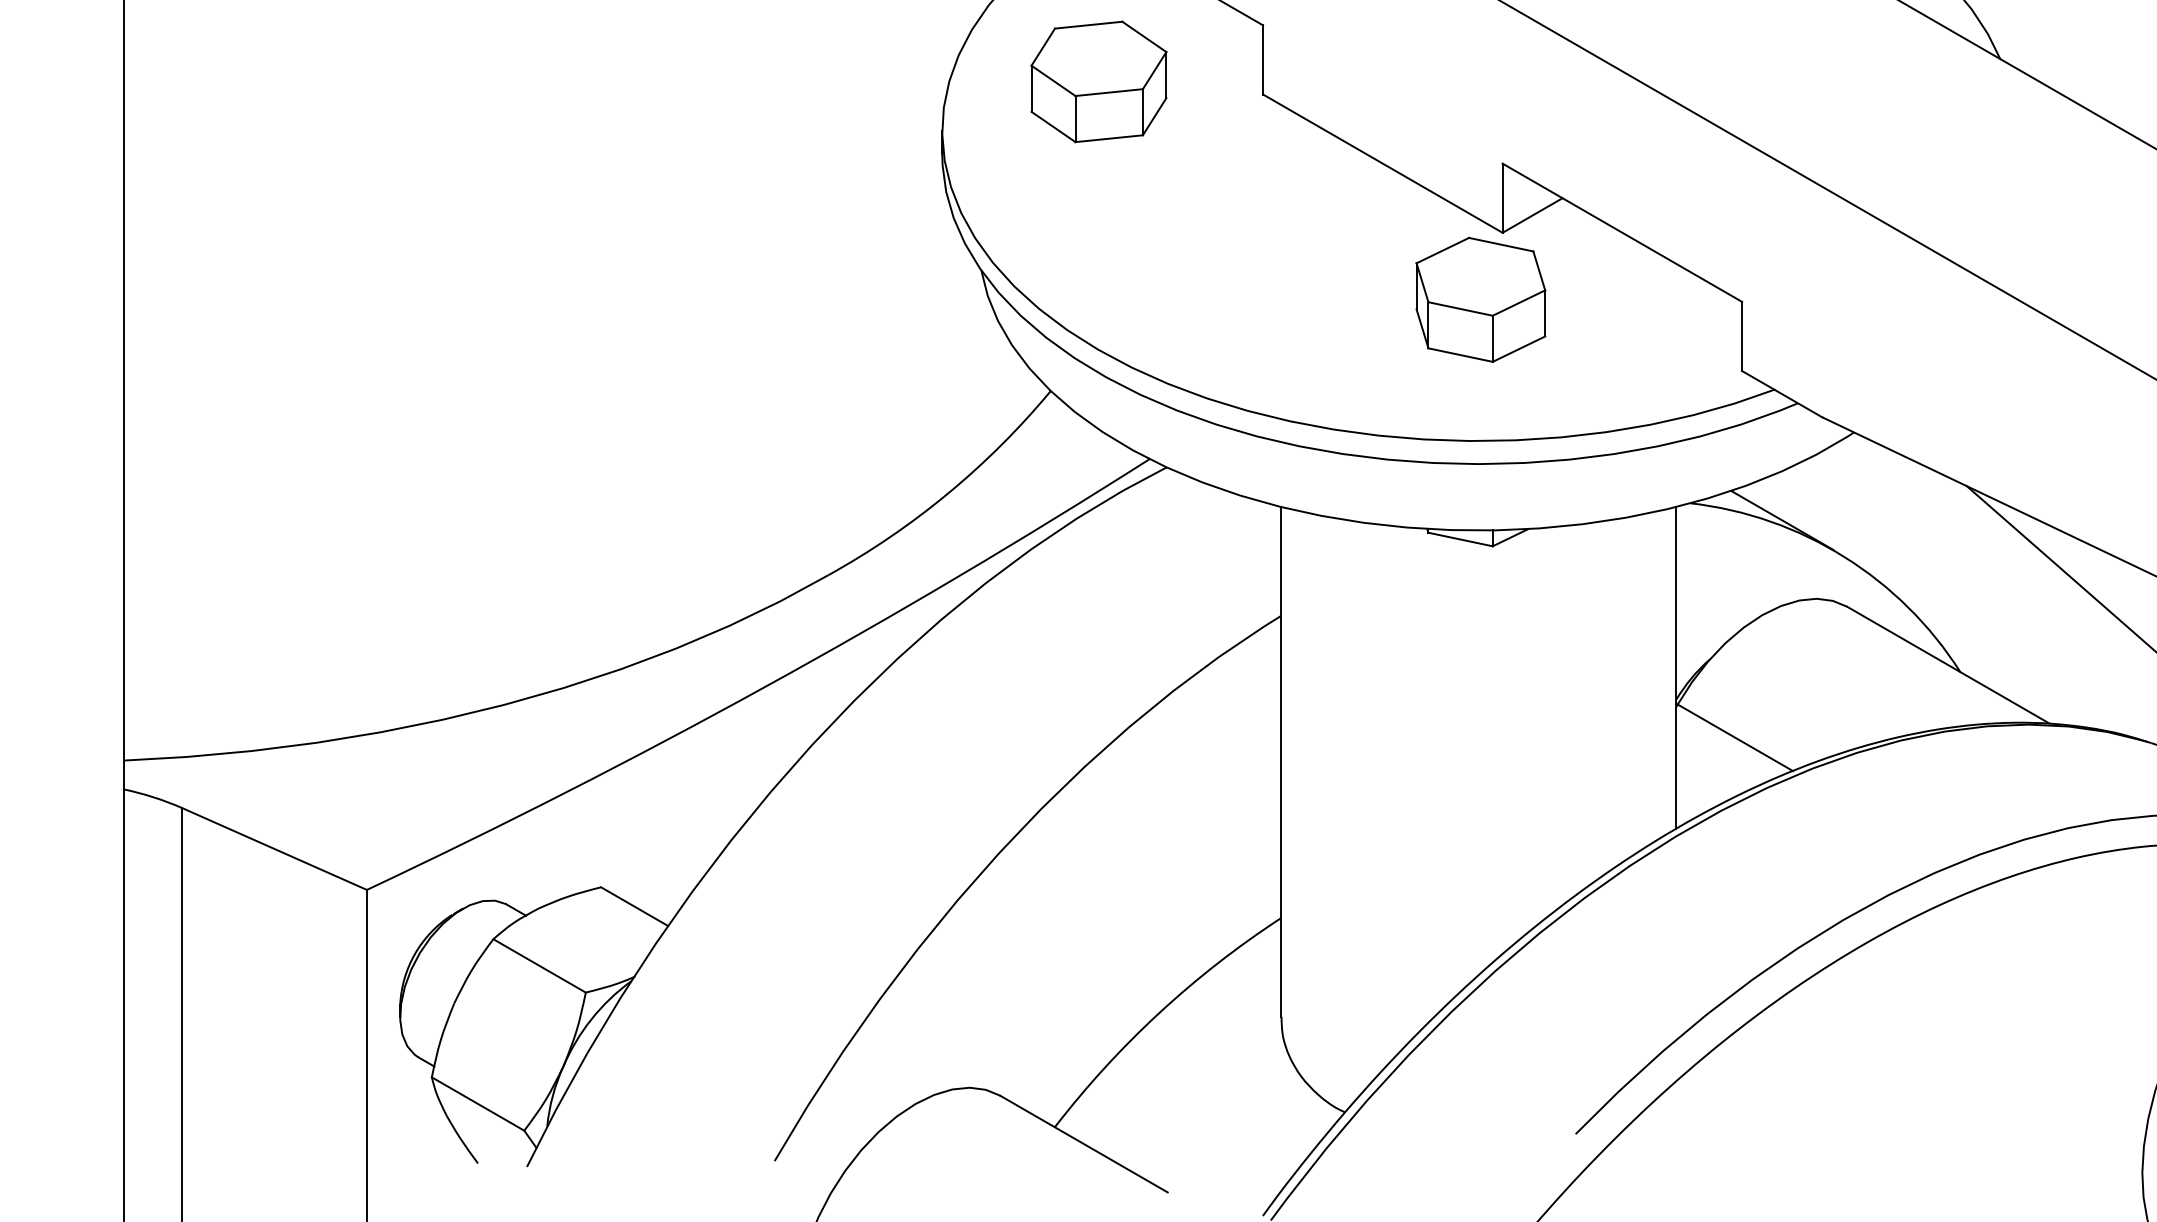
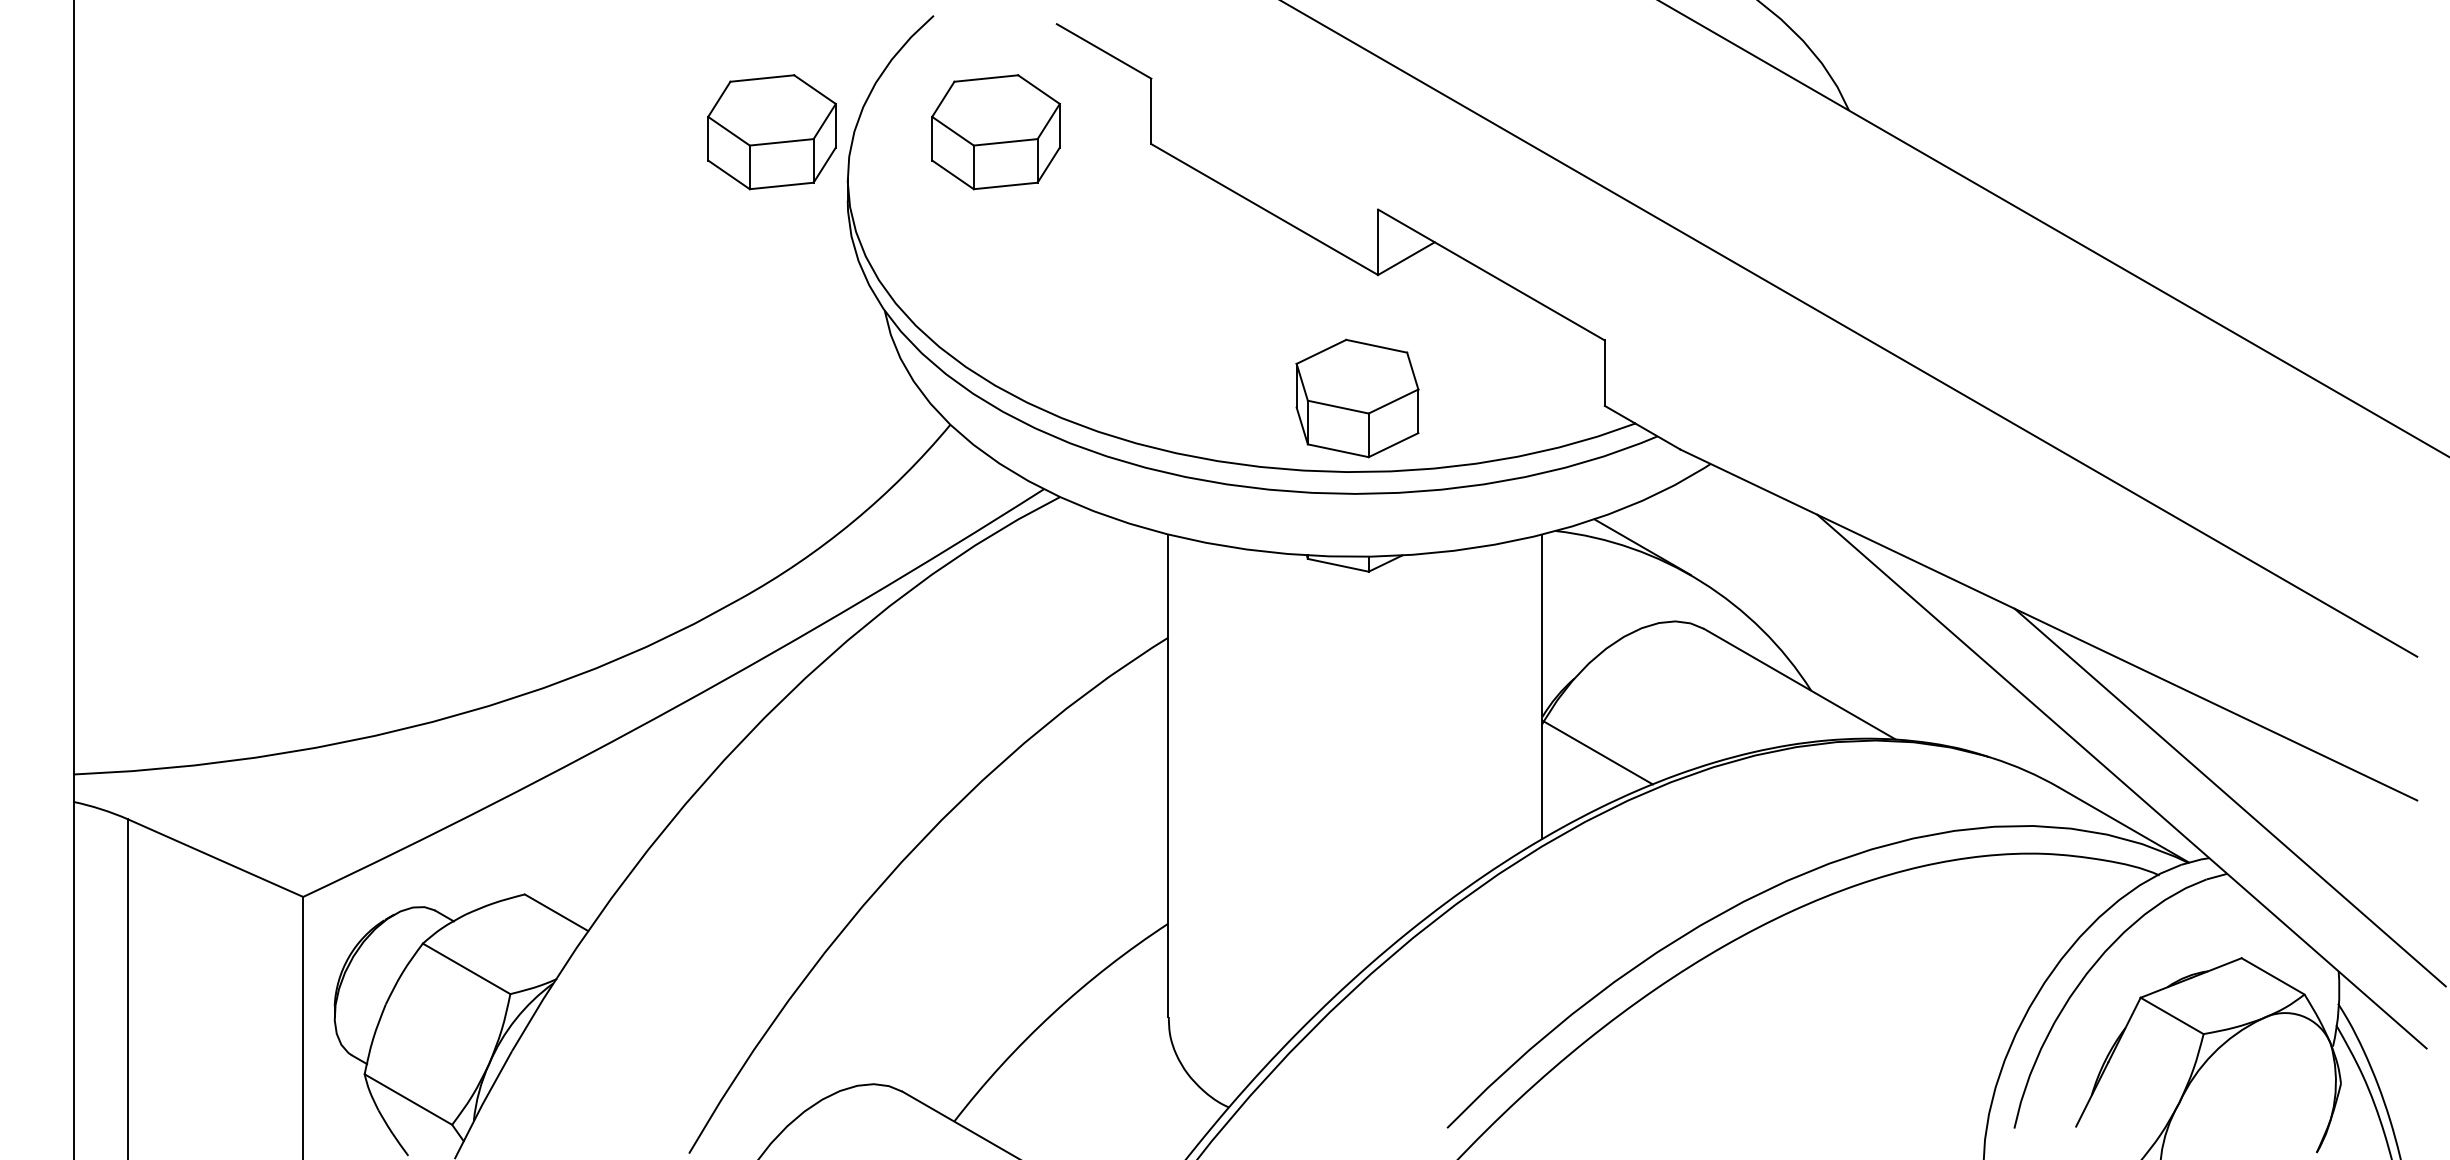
part: (861, 82) -> (771, 132), added
part: (1480, 299) -> (1357, 398), moved

